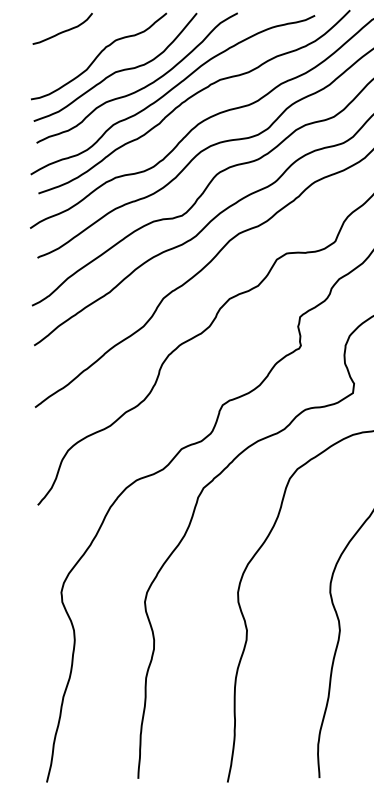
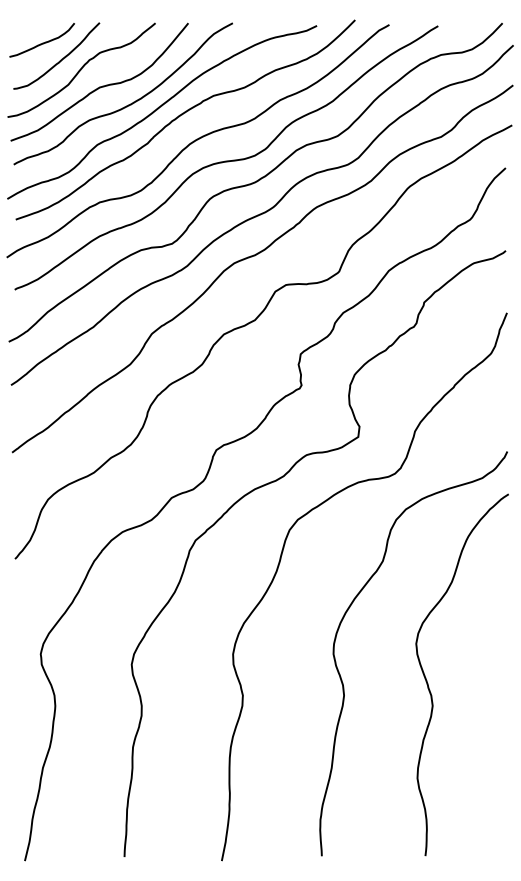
curve: (79, 46) -> (60, 59), added

